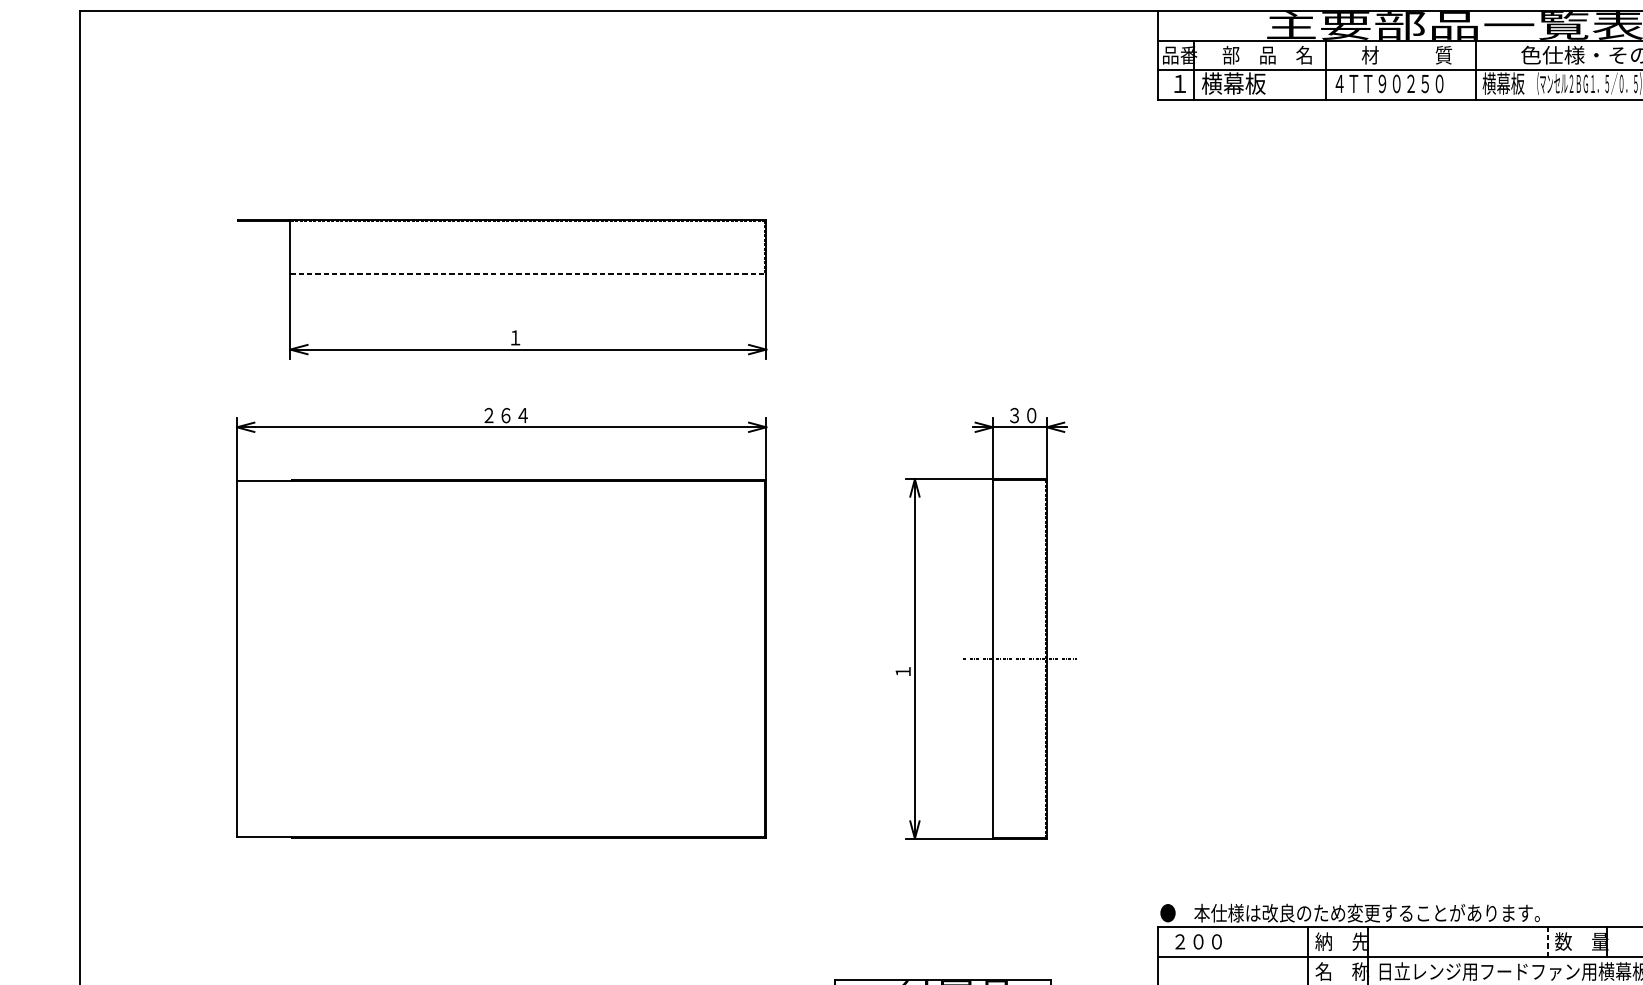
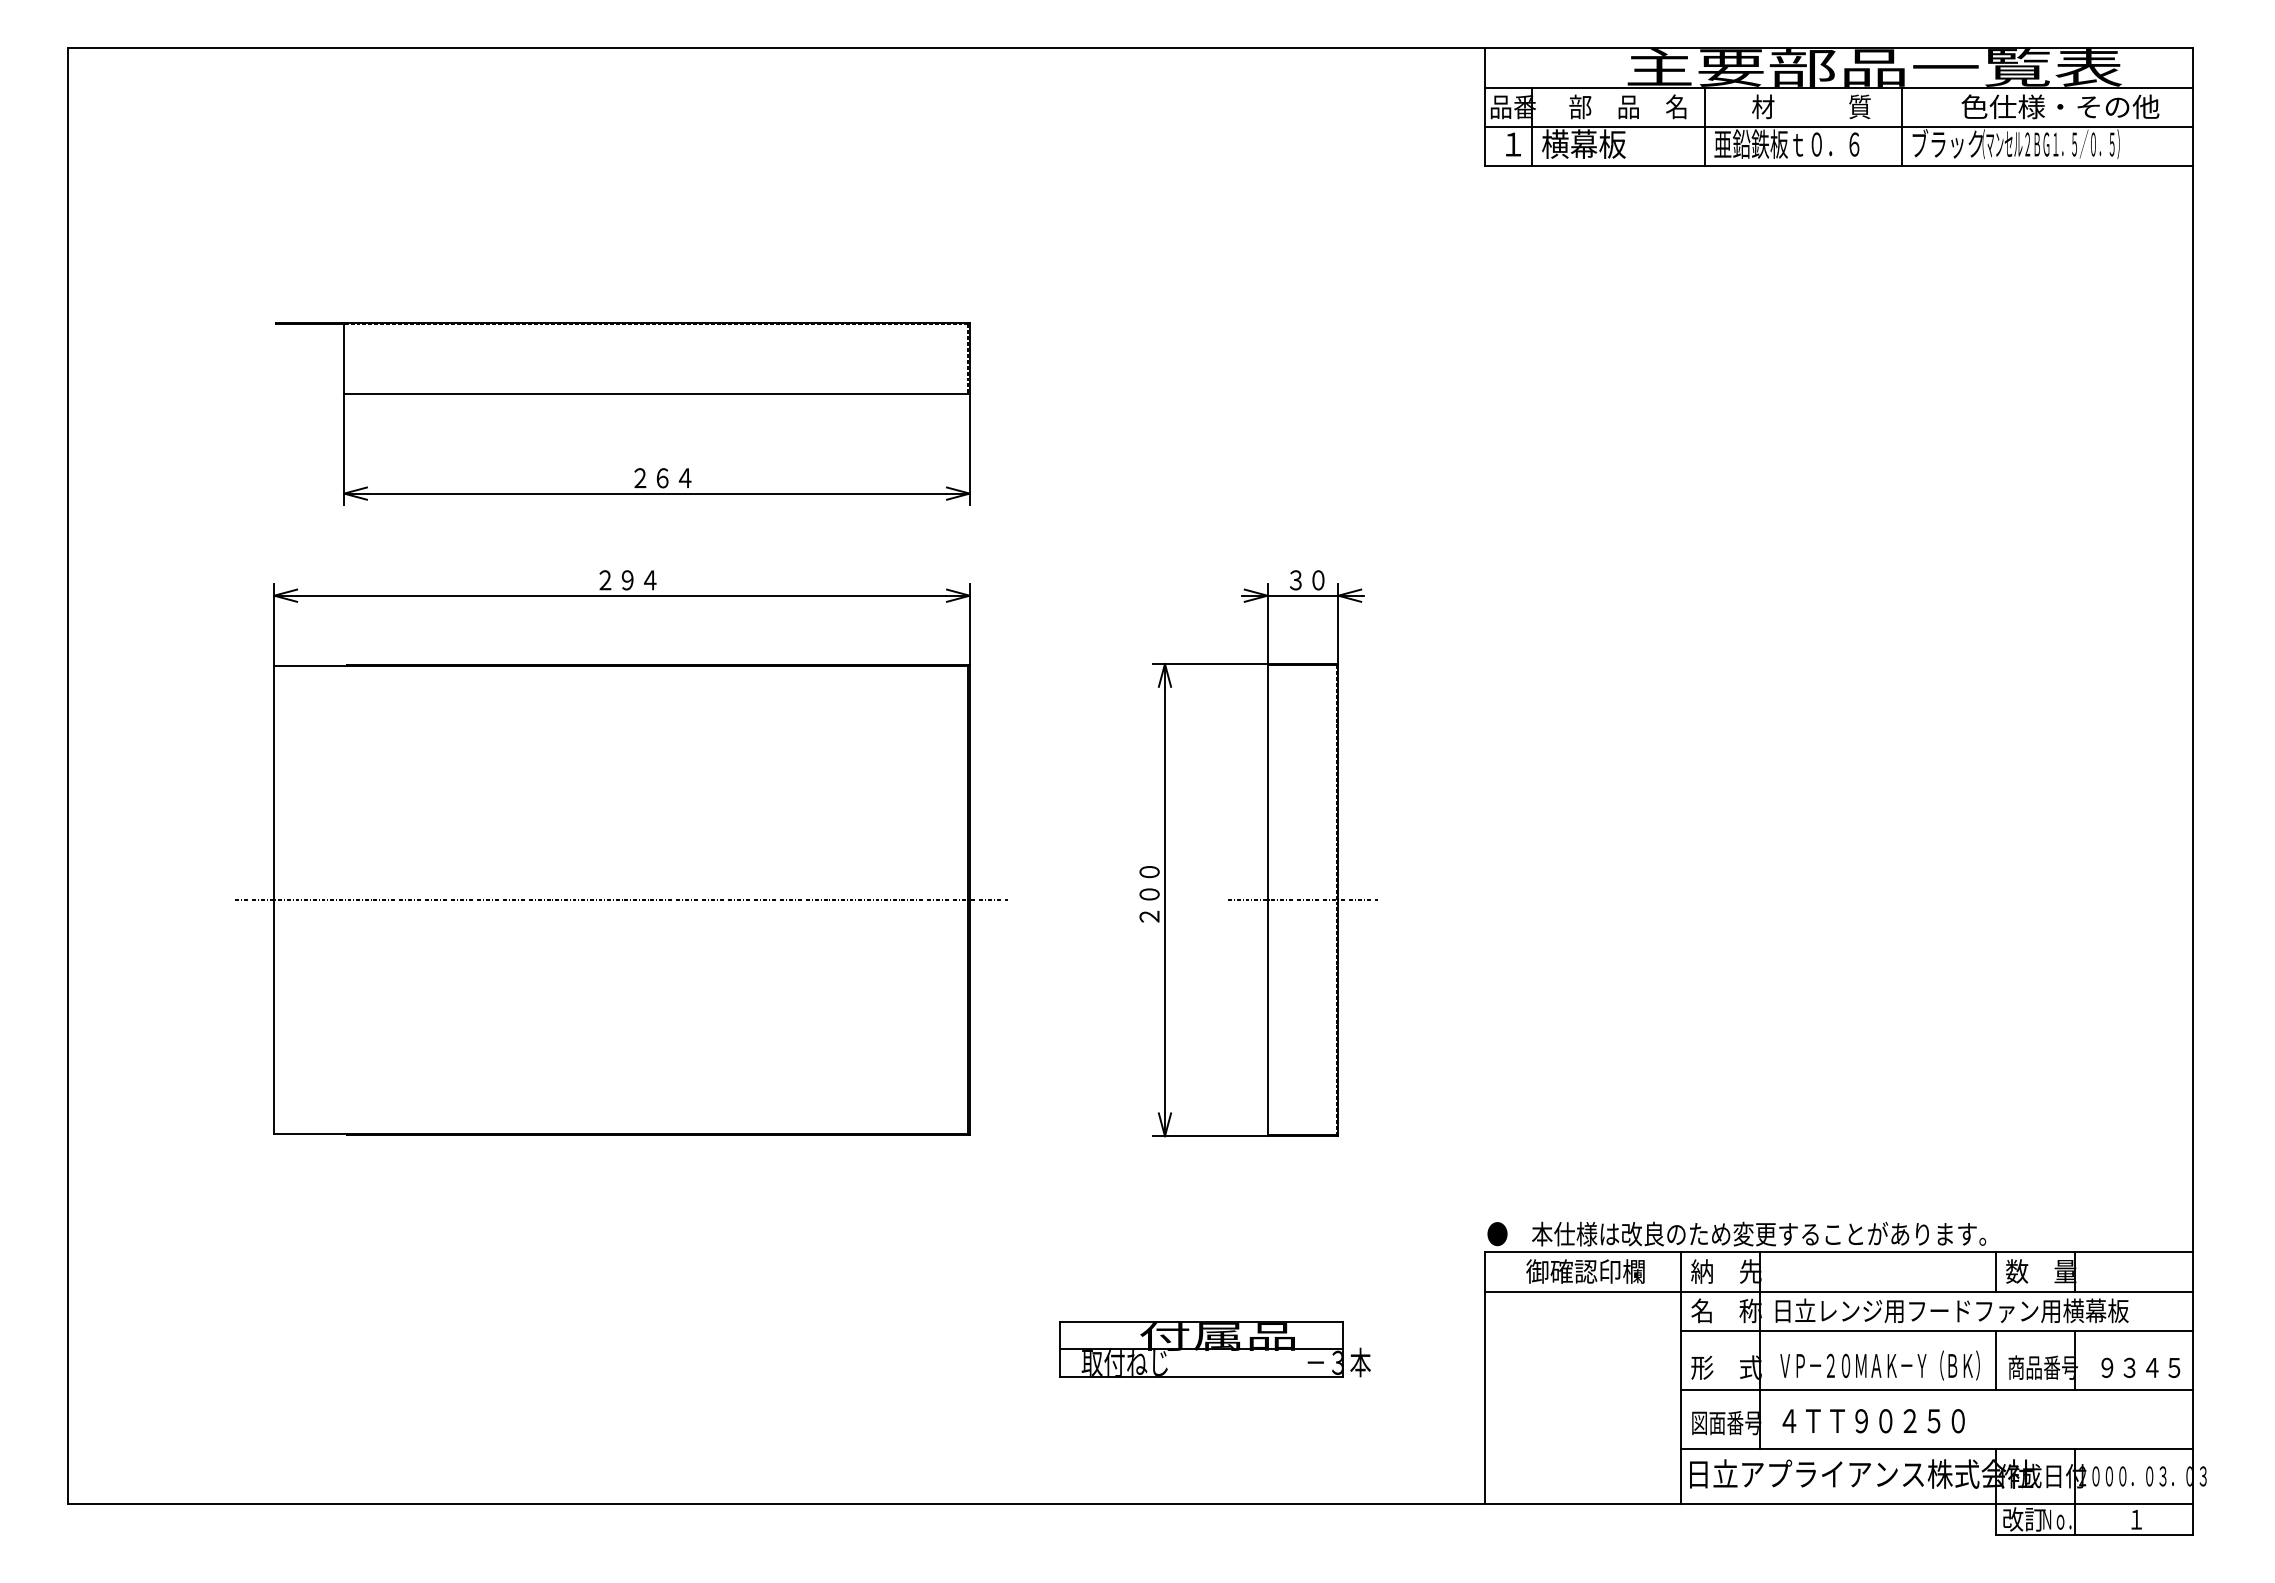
text: (1387, 83) -> (1786, 143), ４ＴＴ９０２５０ -> 亜鉛鉄板ｔ０．６
text: (1509, 83) -> (1946, 143), 横幕板 -> ブラック
line: (527, 273) -> (656, 393), dashed -> solid
text: (532, 338) -> (662, 478), １ -> ２６４
text: (505, 415) -> (627, 580), ２６４ -> ２９４
text: (903, 654) -> (1149, 894), １ -> ２００
line: (500, 659) -> (620, 900), added
text: (1227, 941) -> (1575, 1271), ２００ -> 御確認印欄
line: (1547, 941) -> (1996, 1271), dashed -> solid

